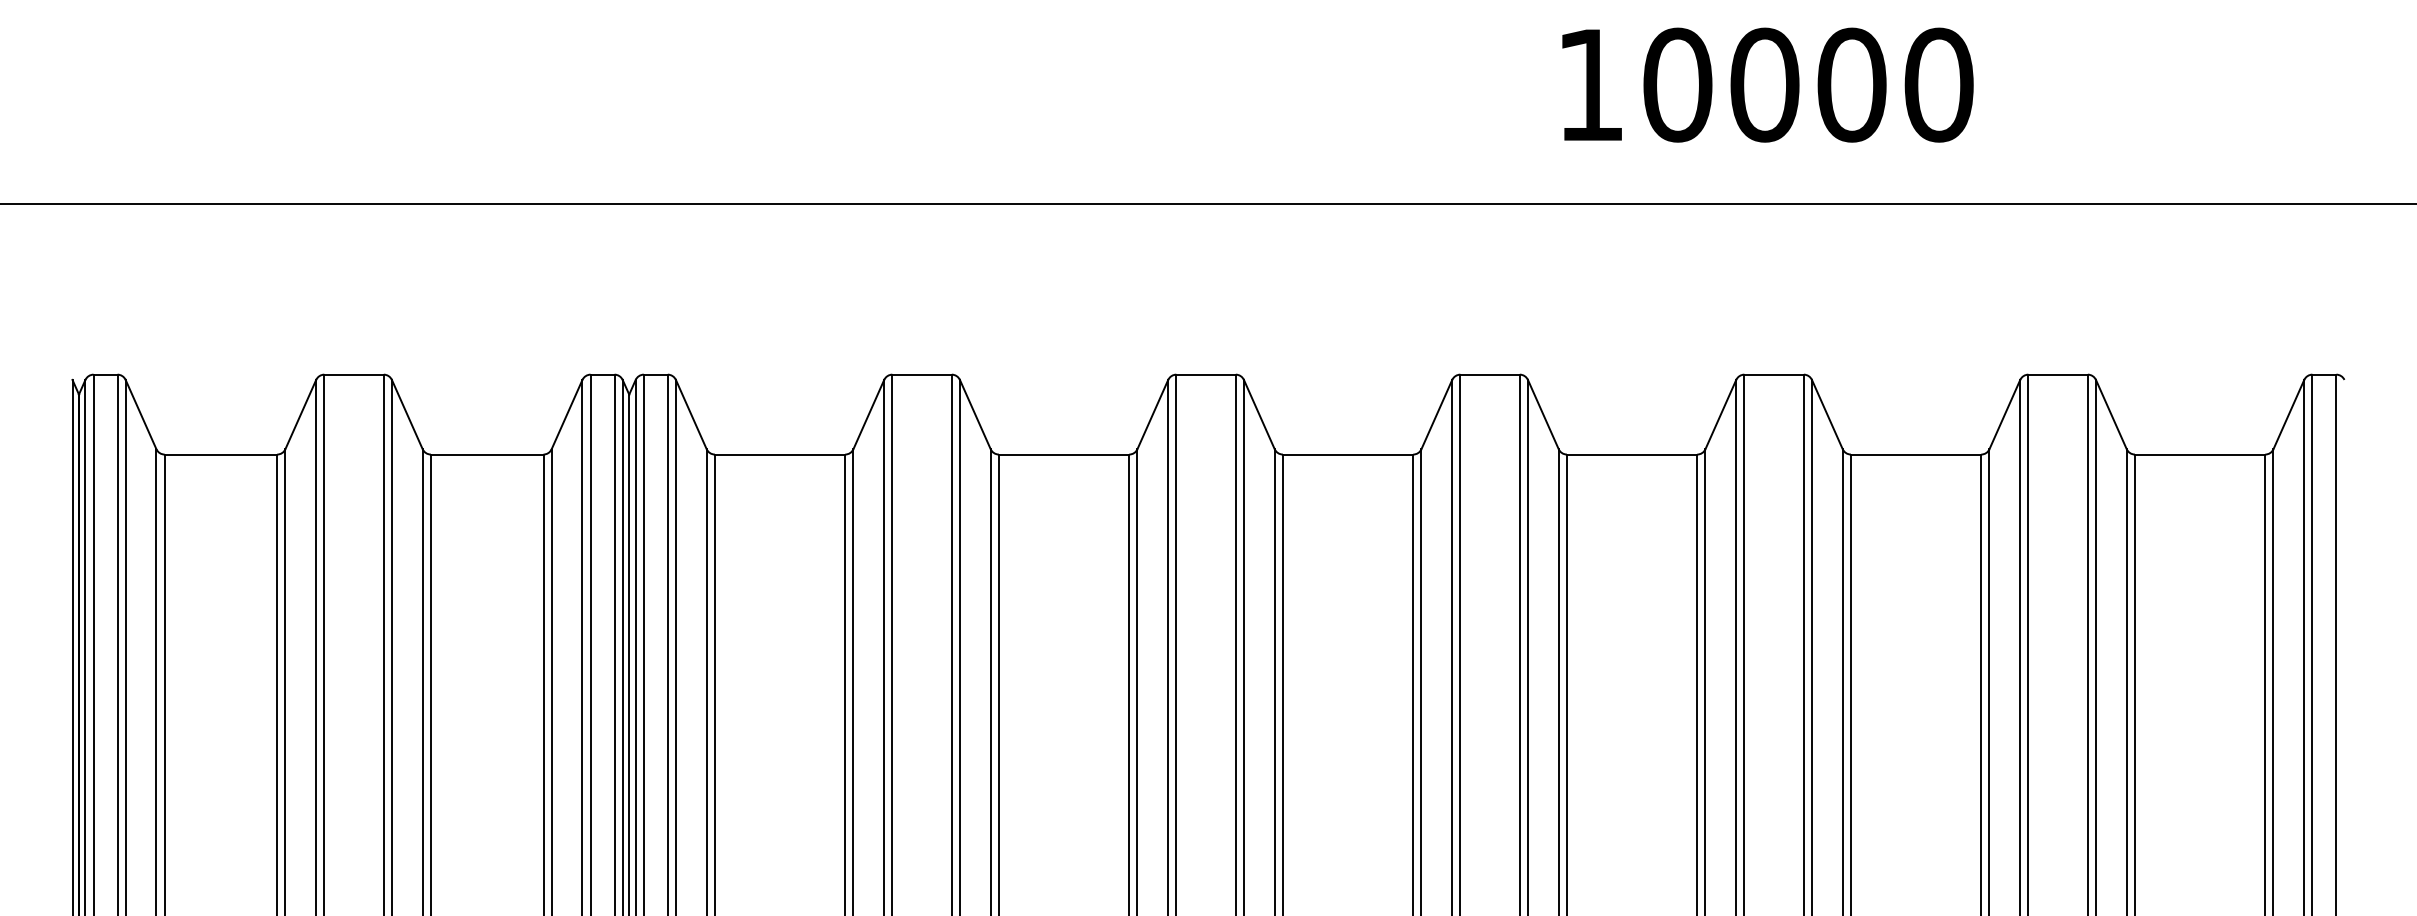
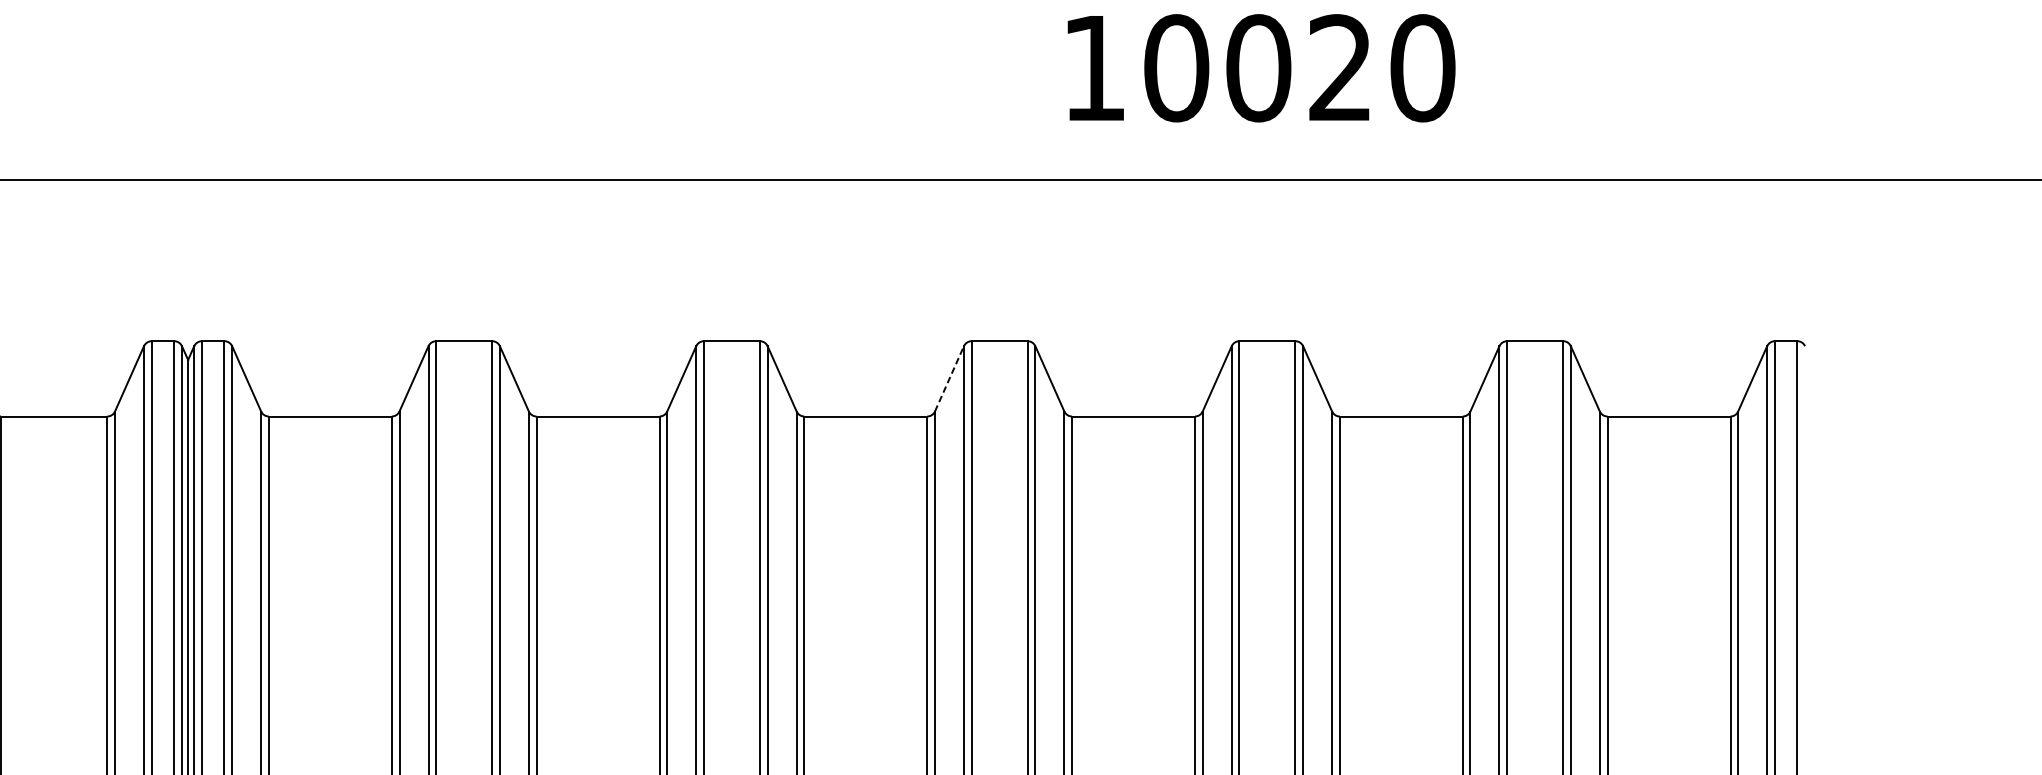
text: (1851, 84) -> (1340, 67), 10000 -> 10020
line: (1436, 414) -> (949, 378), solid -> dashed

